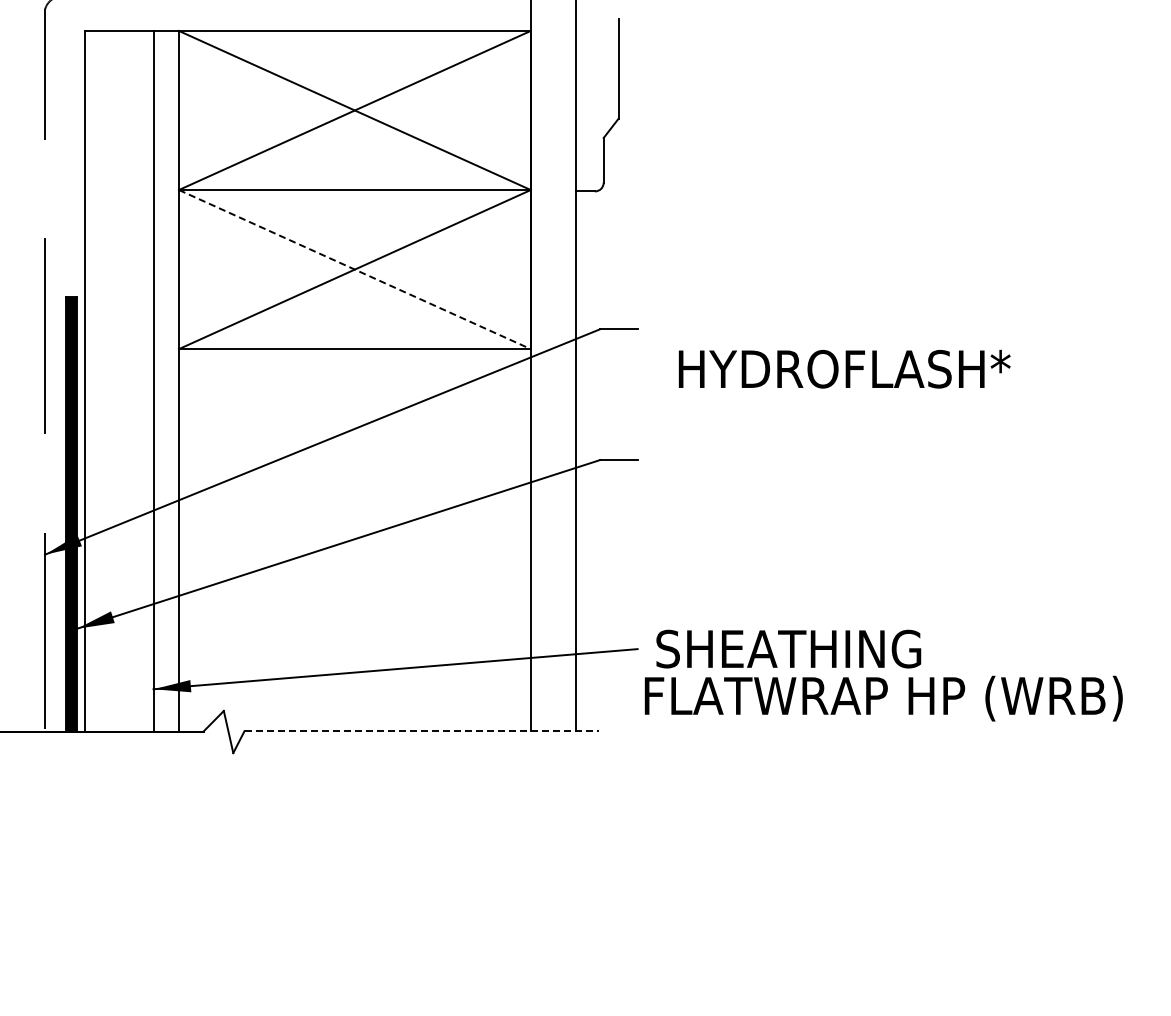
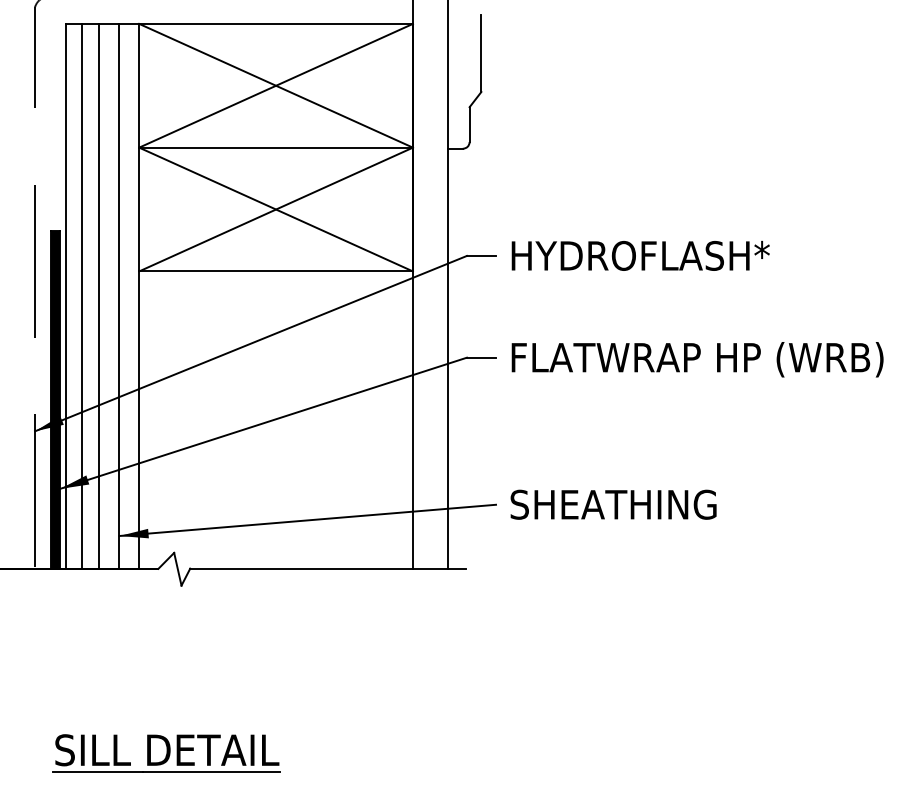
line: (355, 269) -> (276, 209), dashed -> solid
text: (844, 368) -> (640, 255), moved
line: (105, 380) -> (82, 295), added
line: (126, 380) -> (98, 295), added
text: (883, 698) -> (697, 359), moved
line: (422, 731) -> (328, 568), dashed -> solid
part: (213, 968) -> (166, 753), added

